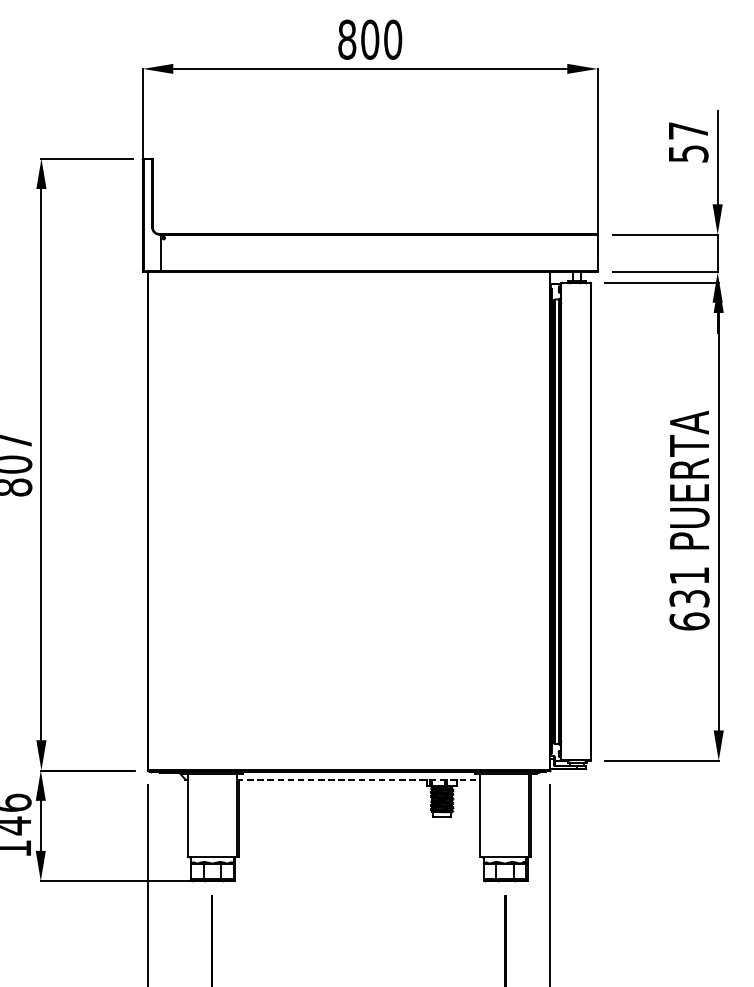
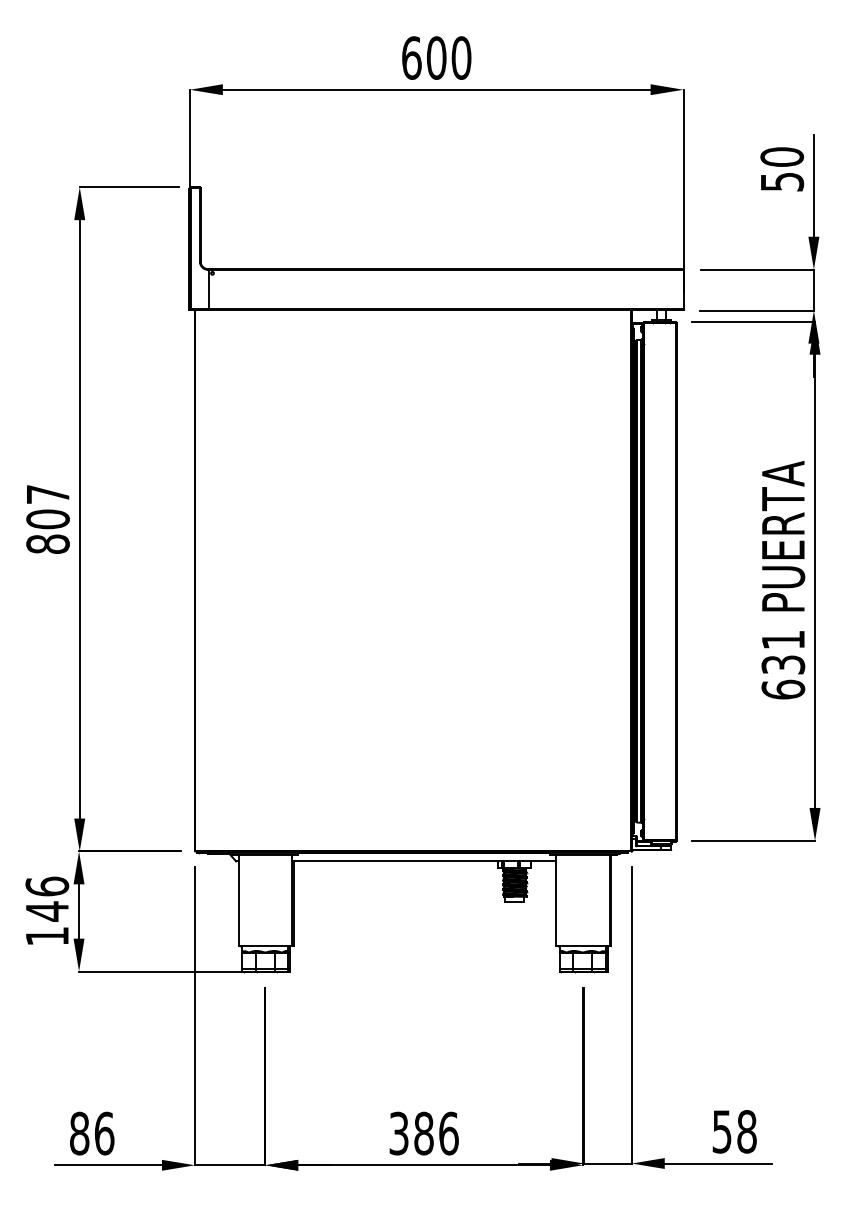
text: (347, 39) -> (411, 57), 800 -> 600
text: (688, 130) -> (782, 156), 57 -> 50
line: (359, 779) -> (424, 861), dashed -> solid

